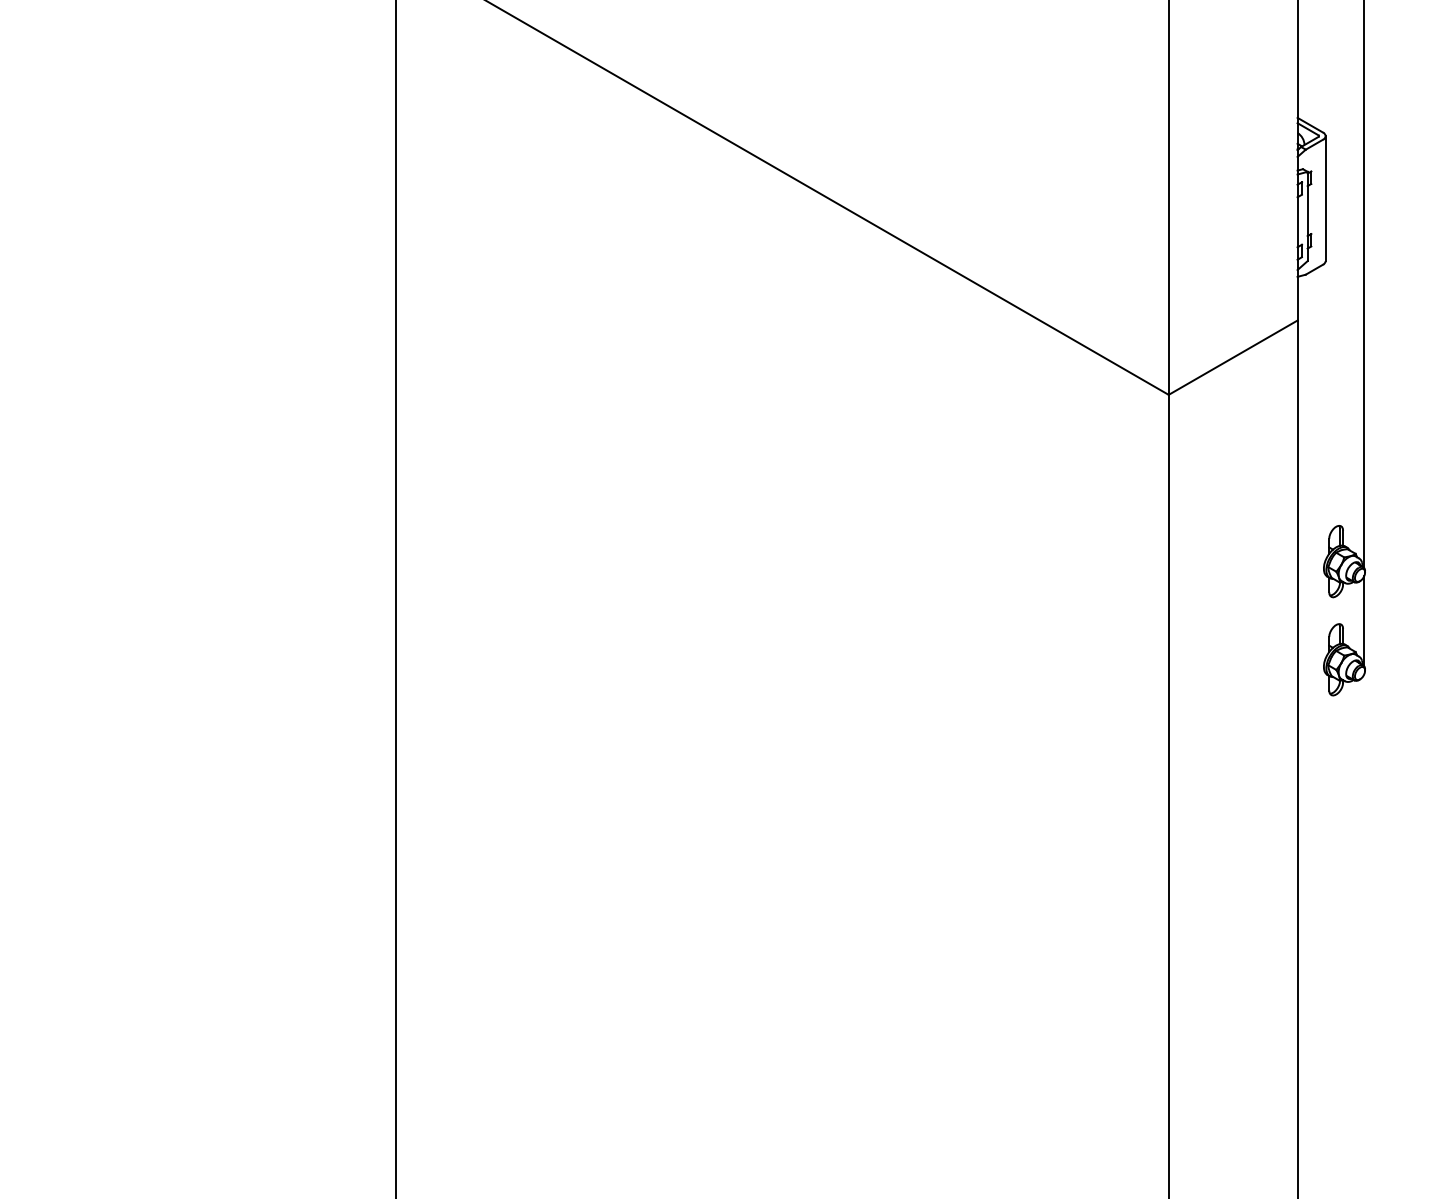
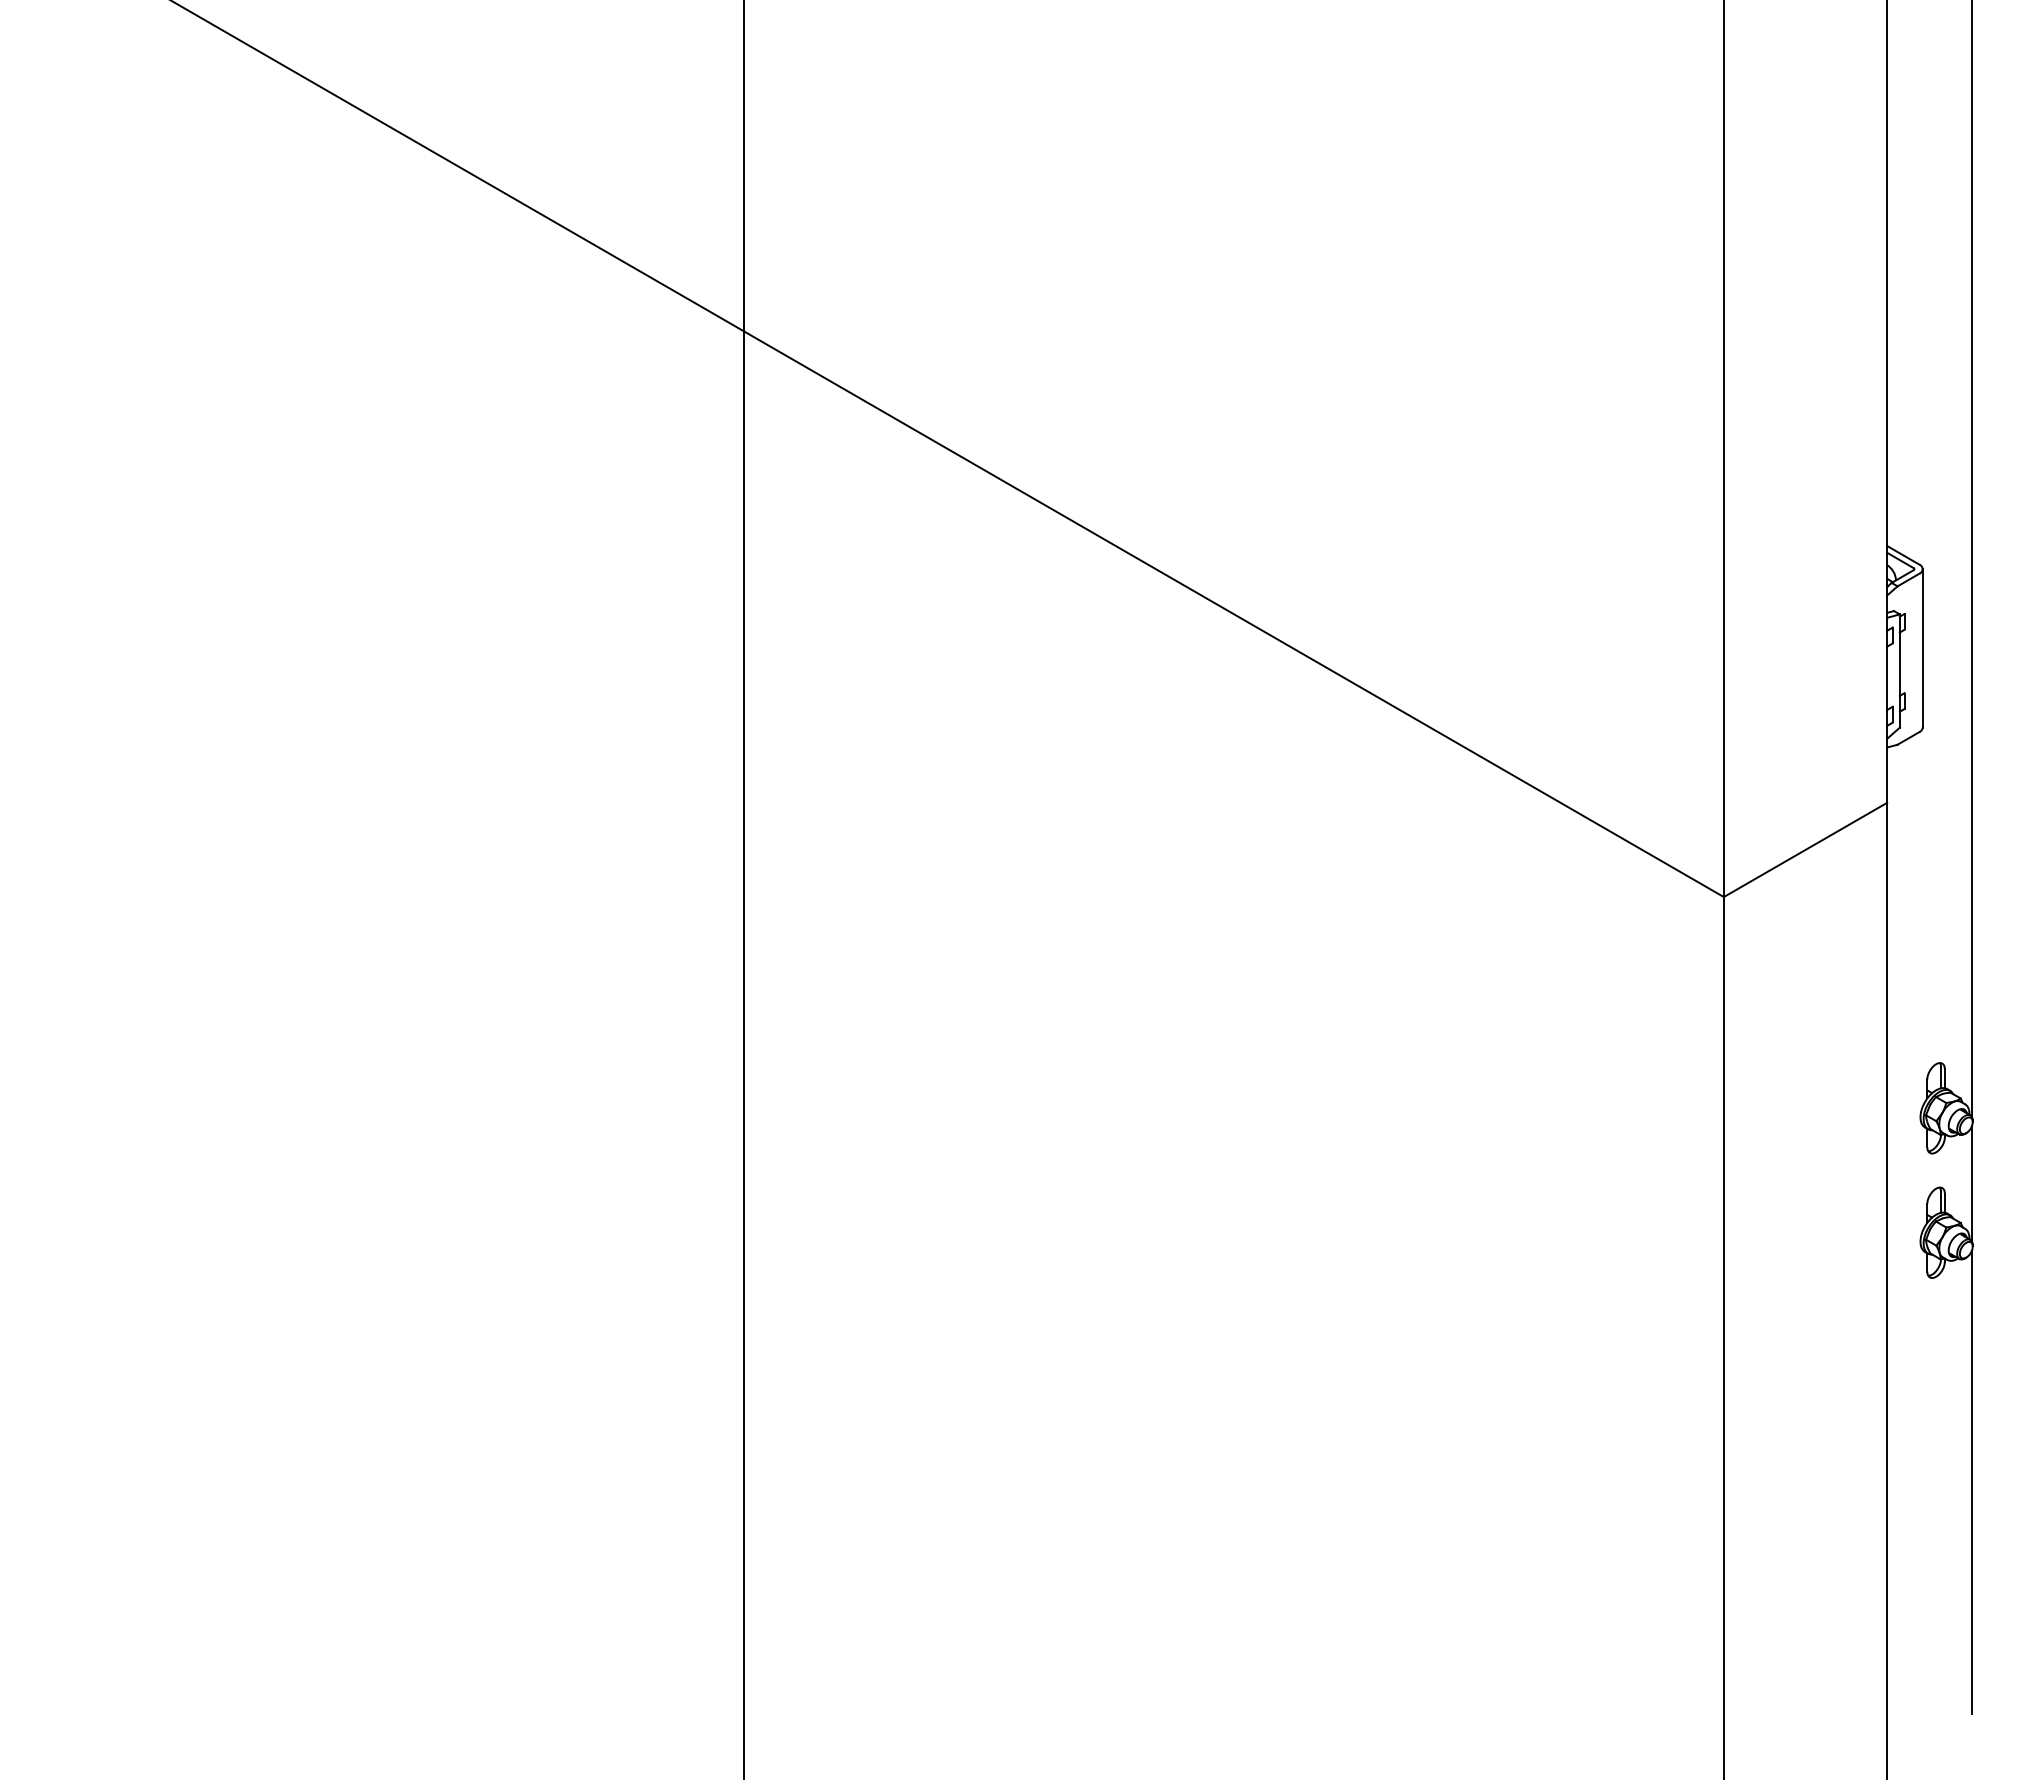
line: (1364, 856) -> (1971, 1481), added

